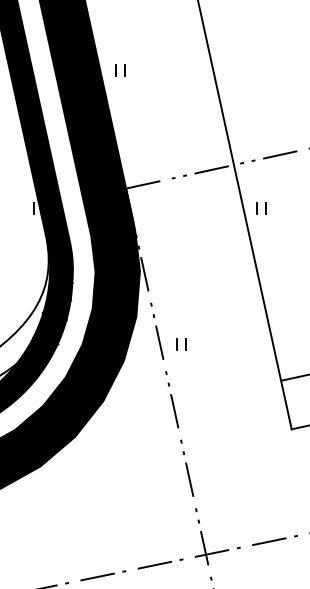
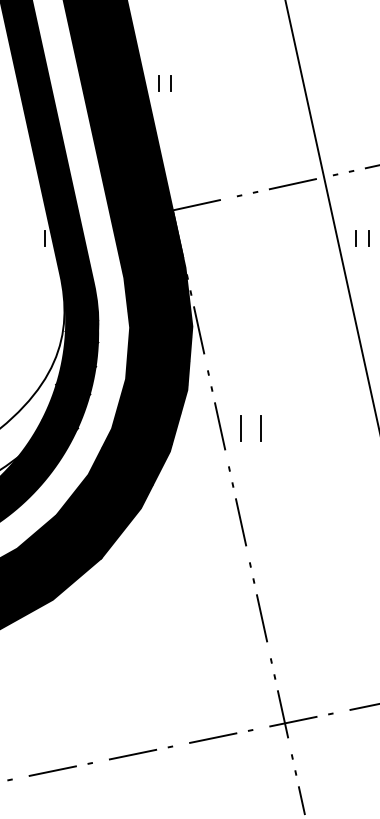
part: (120, 70) -> (165, 84), moved
part: (181, 344) -> (250, 428), size x1.6

